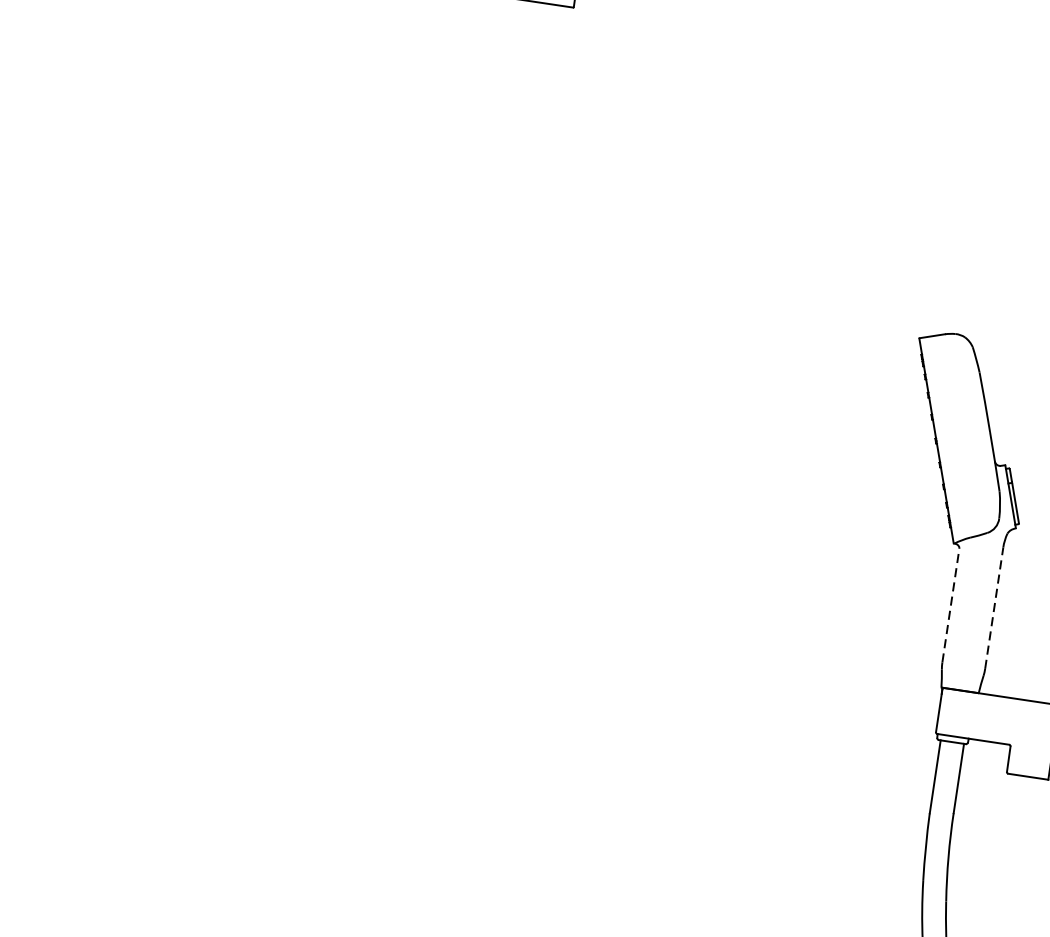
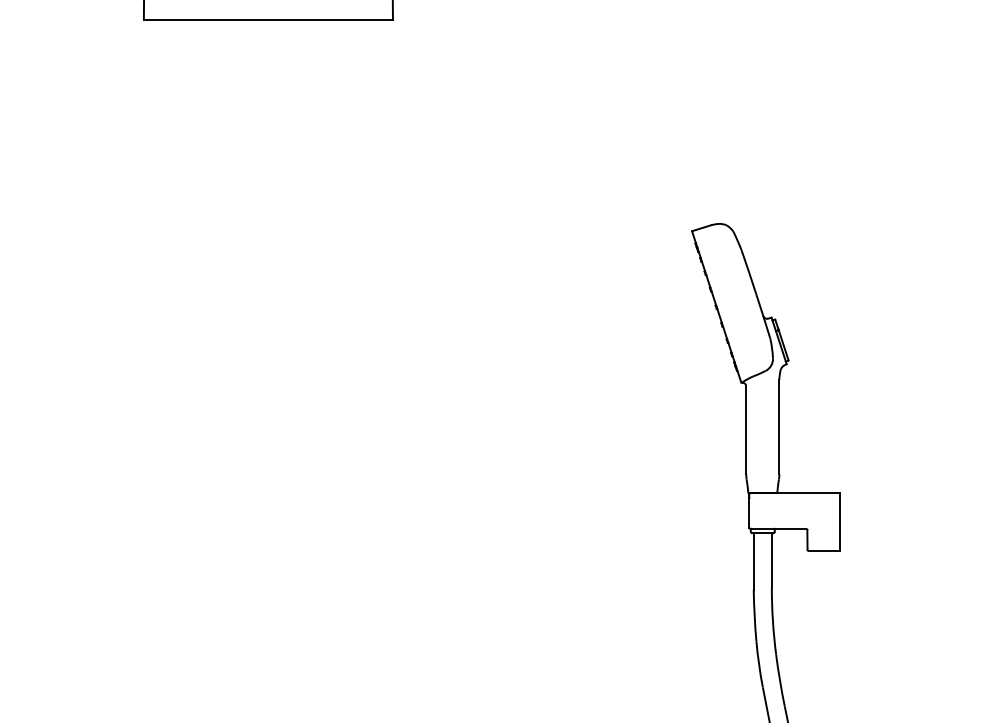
line: (951, 604) -> (746, 429), dashed -> solid
line: (994, 608) -> (779, 427), dashed -> solid

